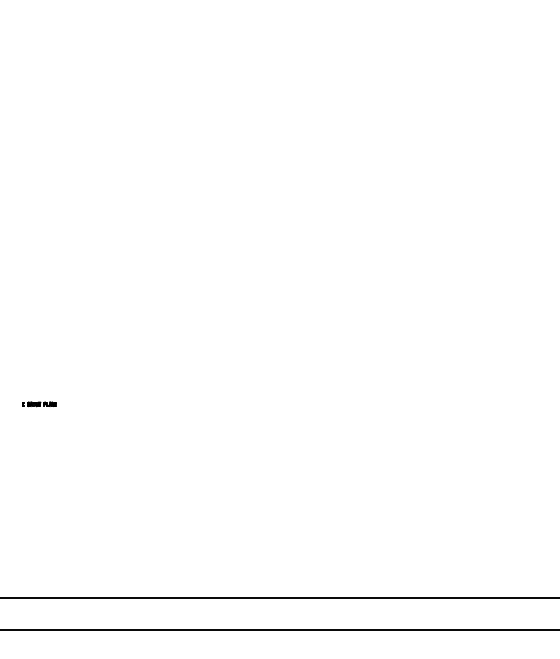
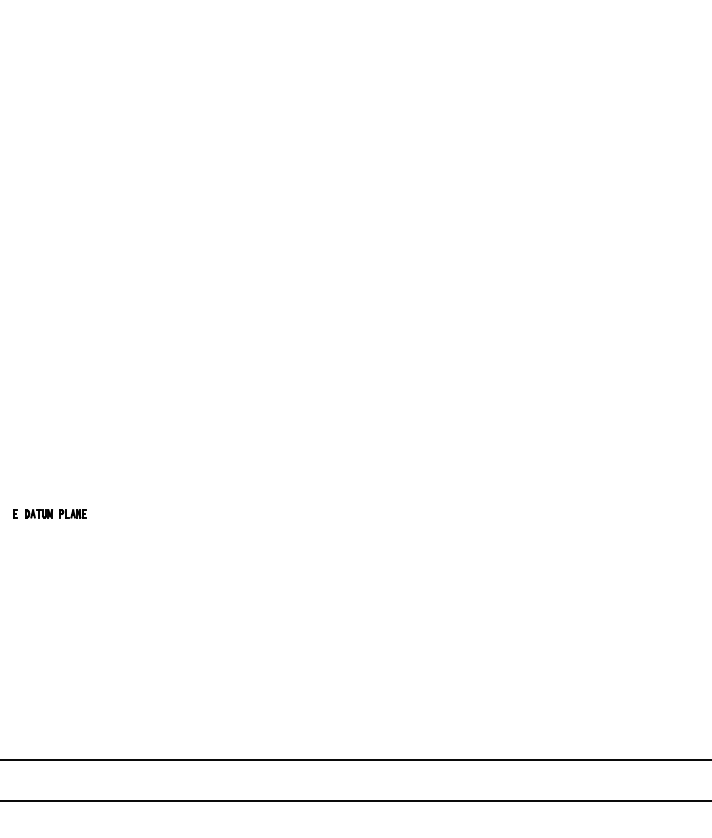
part: (39, 404) -> (50, 514), size x1.67

